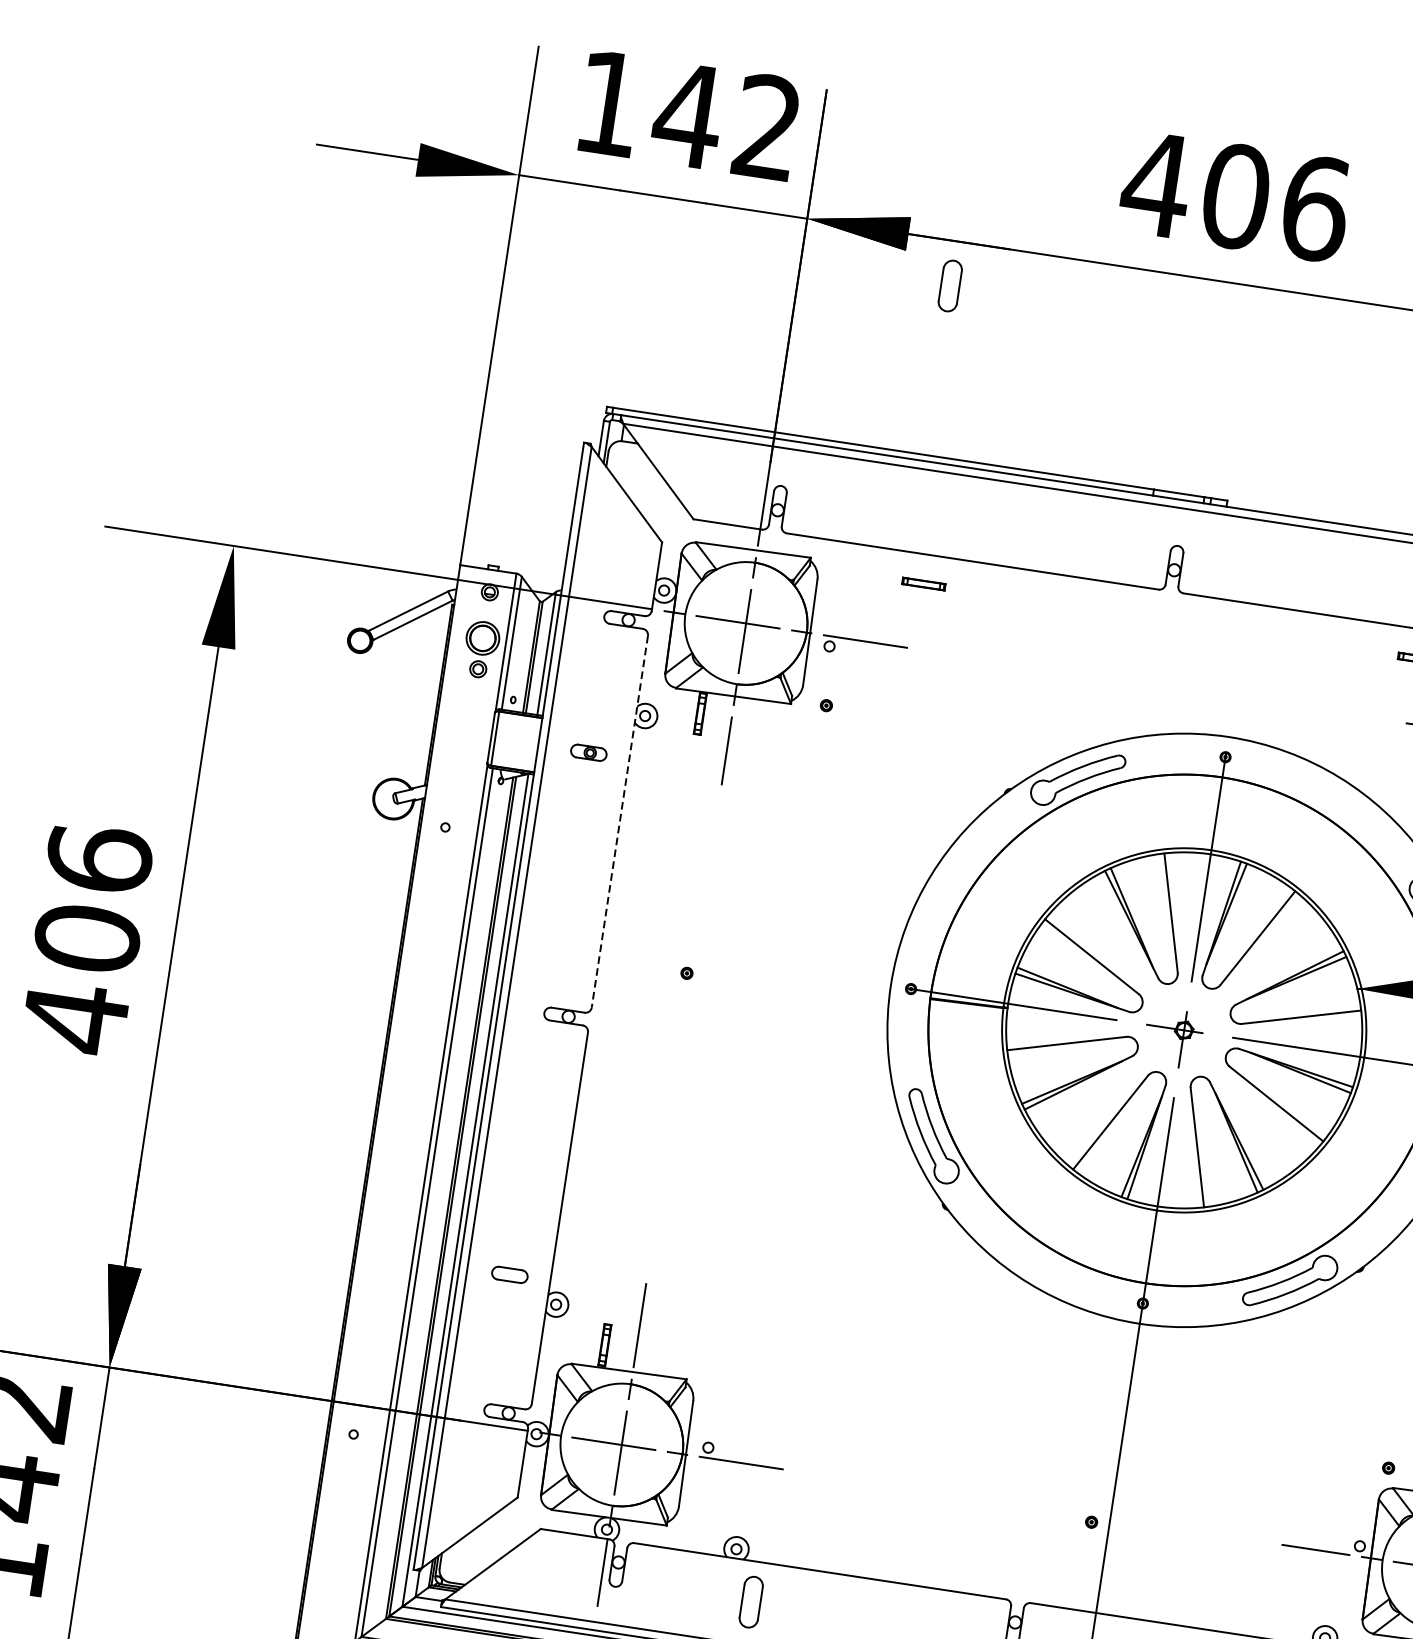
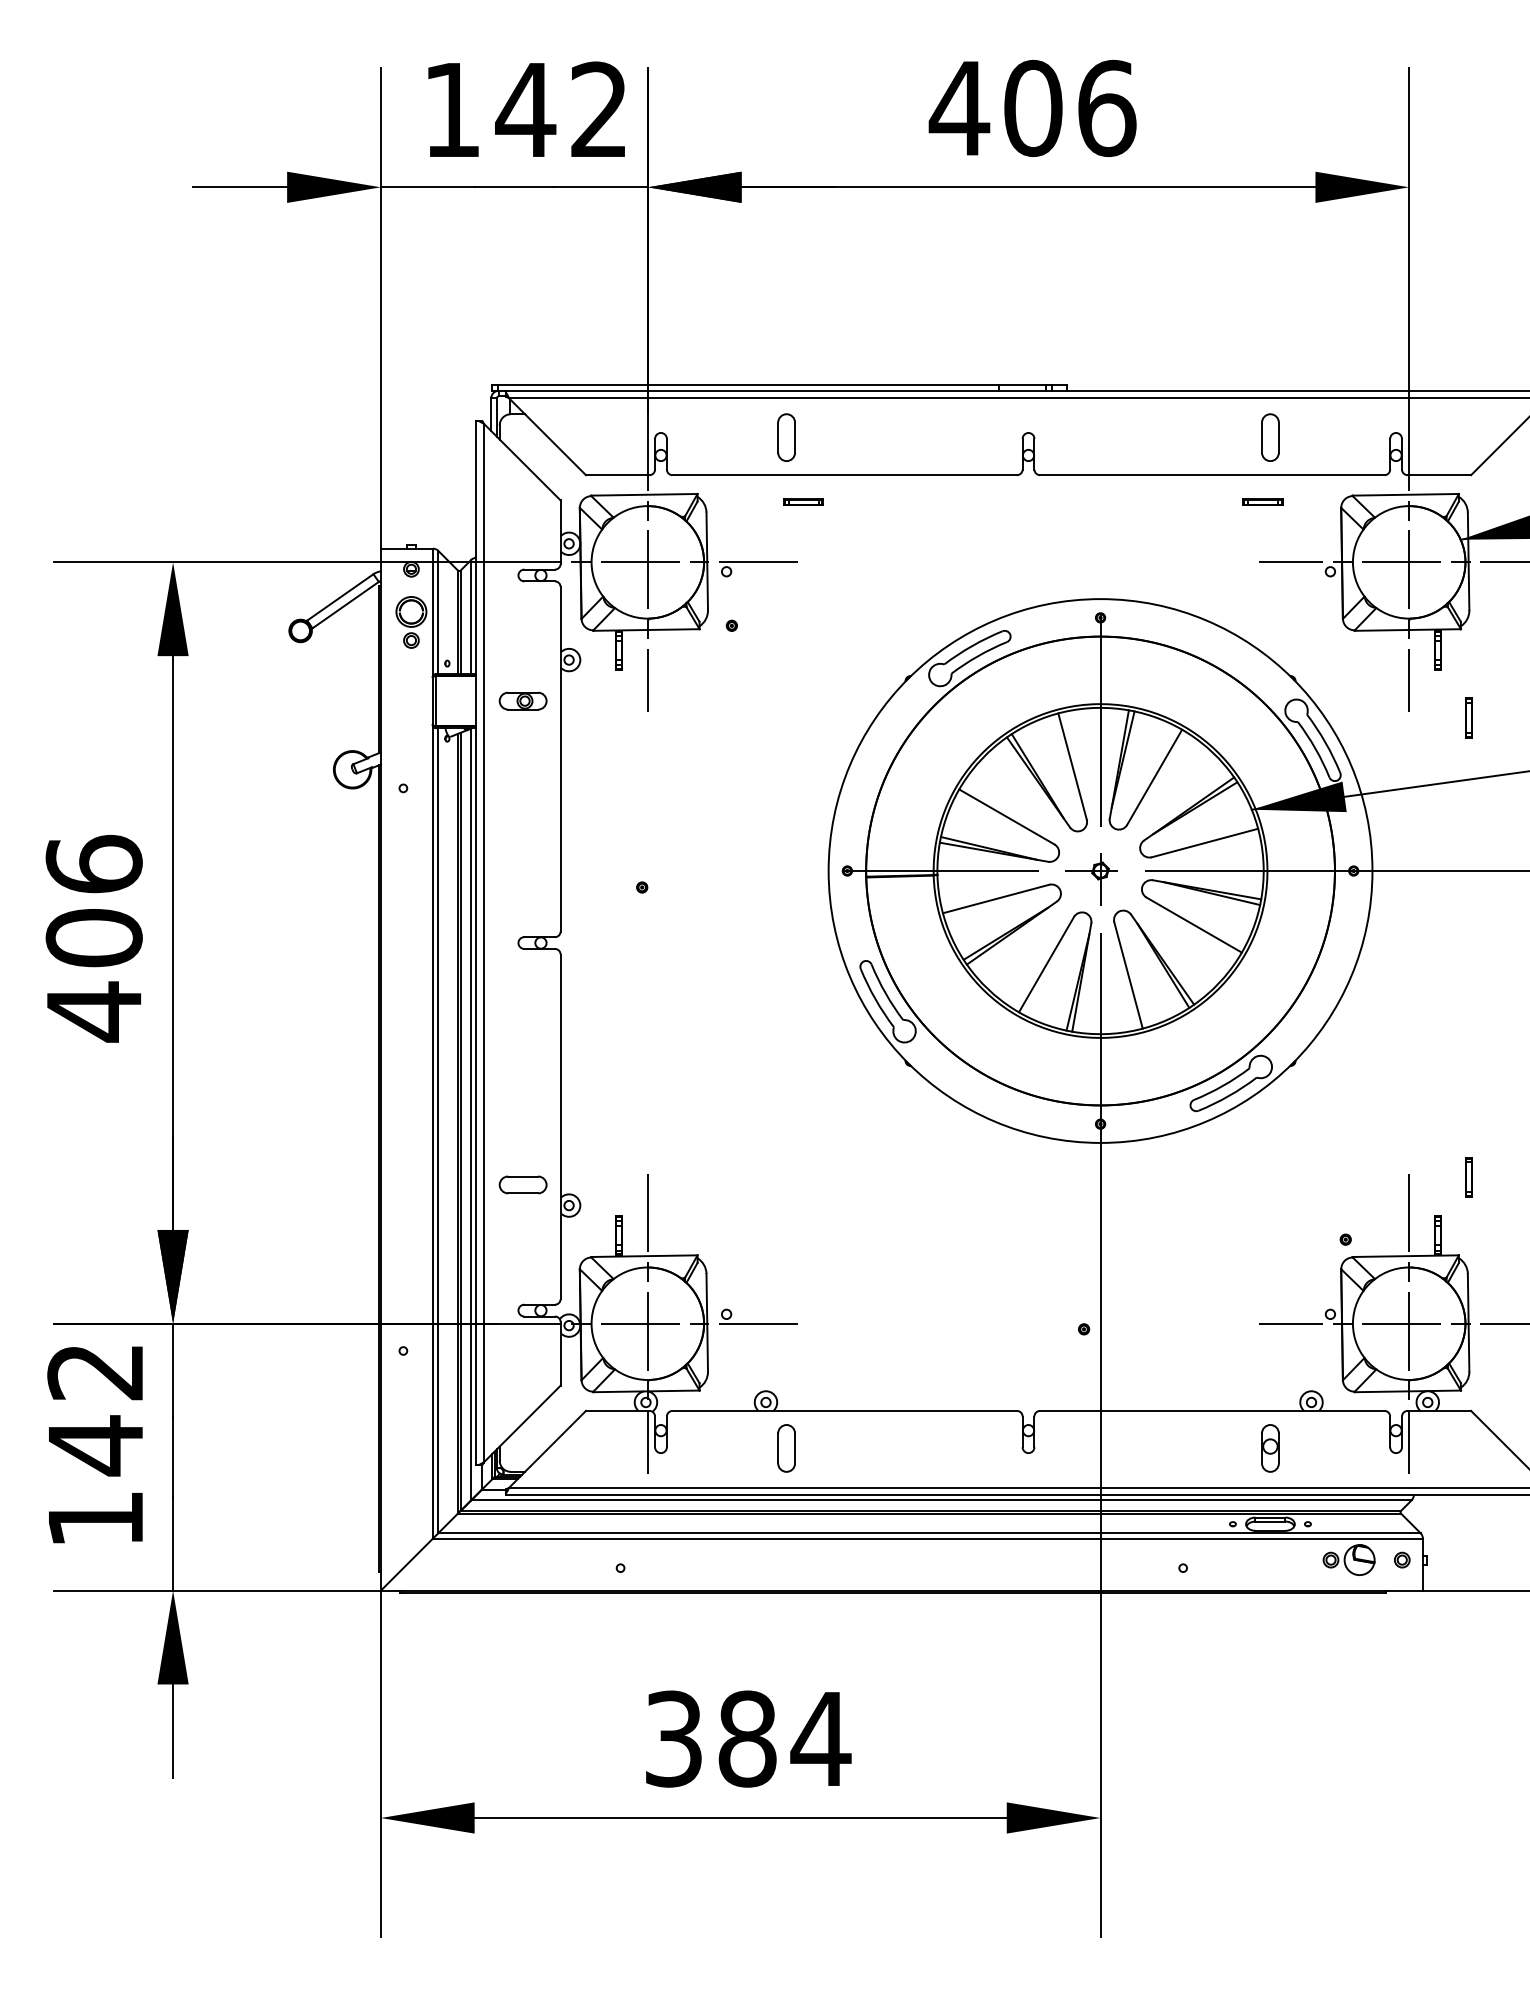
part: (950, 285) -> (786, 437), moved
part: (588, 752) -> (522, 700), size x1.43
line: (619, 821) -> (560, 759), dashed -> solid
part: (509, 1274) -> (522, 1184), size x1.43

